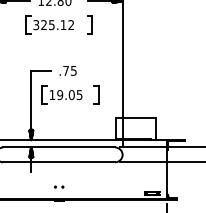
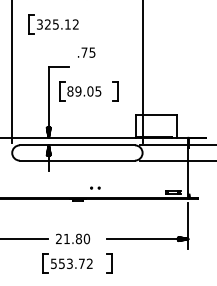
part: (49, 25) -> (53, 24), moved
part: (90, 25) -> (109, 19), removed
text: (68, 70) -> (86, 52), moved
text: (52, 95) -> (70, 91), 19.05 -> 89.05
part: (59, 186) -> (95, 187), moved

